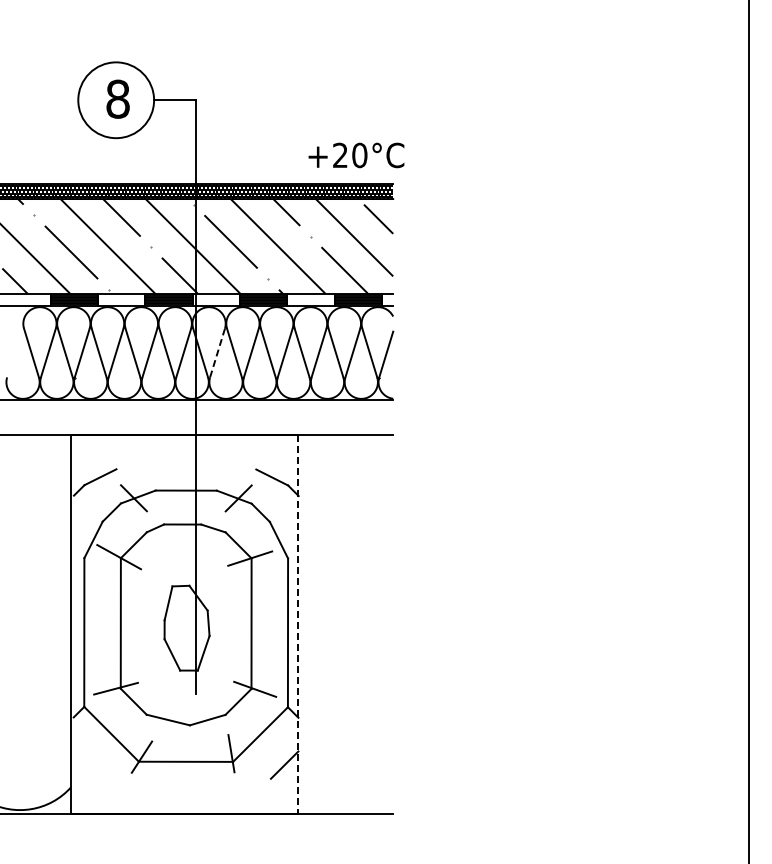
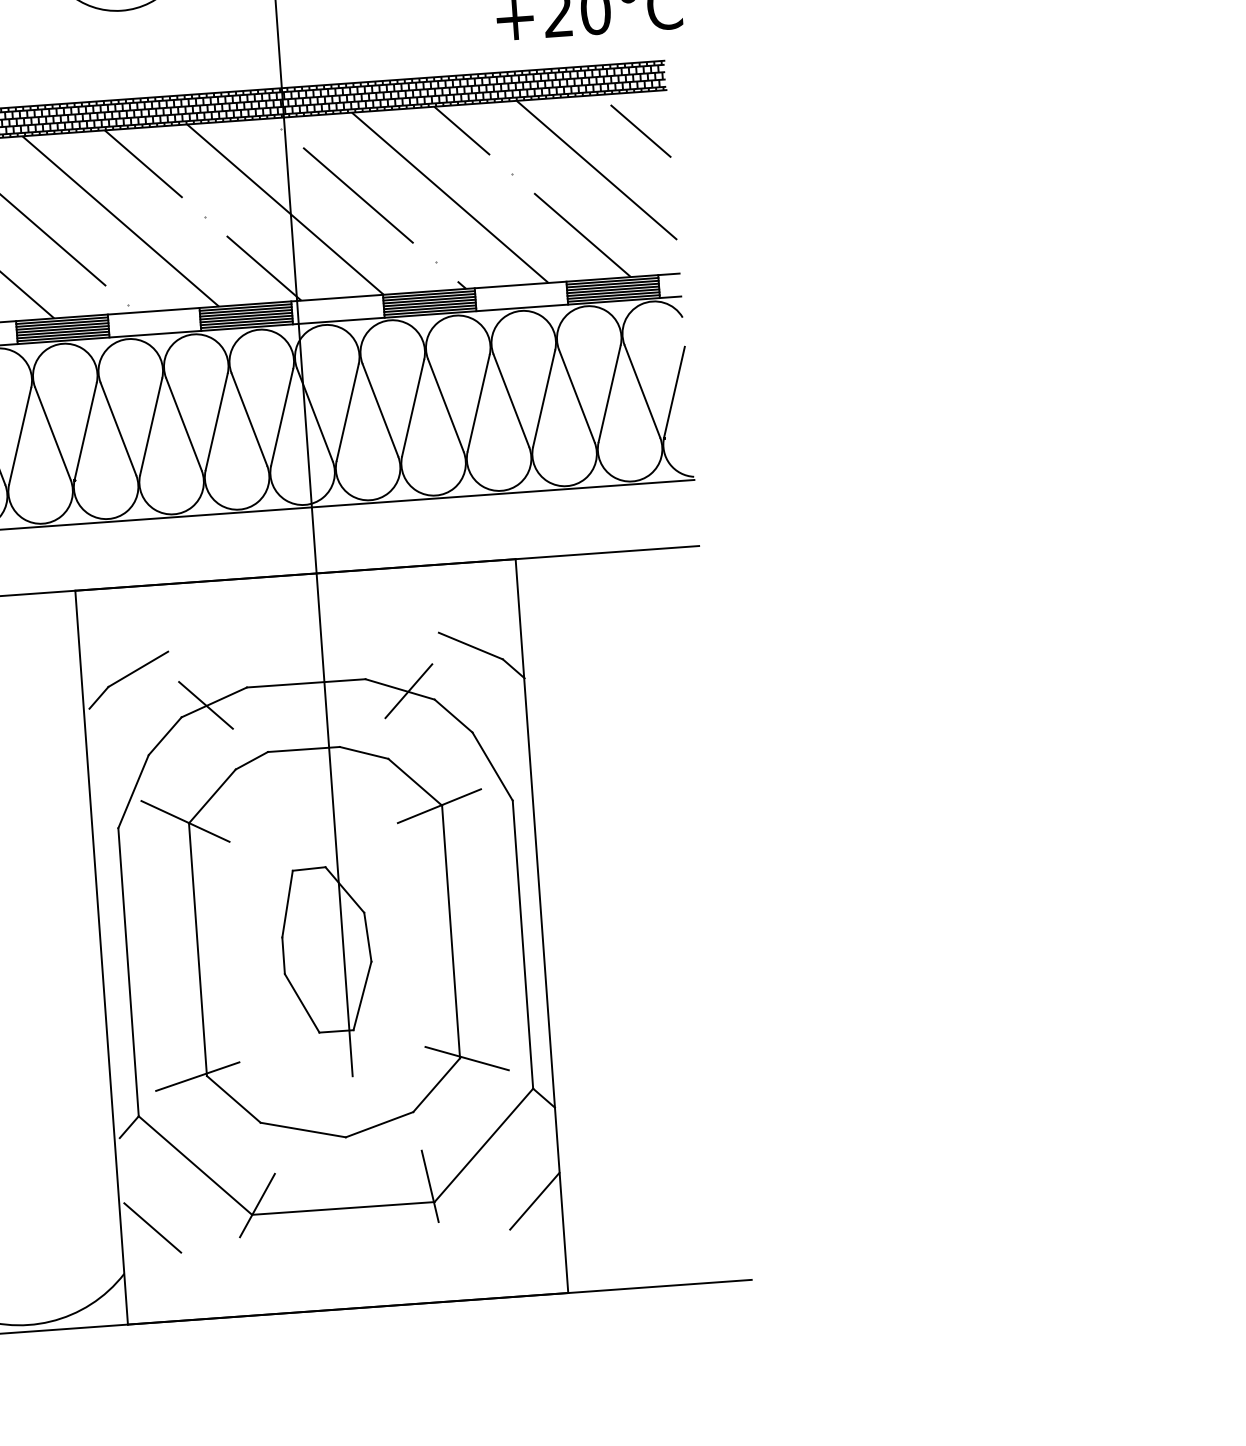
line: (217, 352) -> (347, 411), dashed -> solid
line: (298, 624) -> (542, 926), dashed -> solid
line: (87, 764) -> (152, 1227), added

